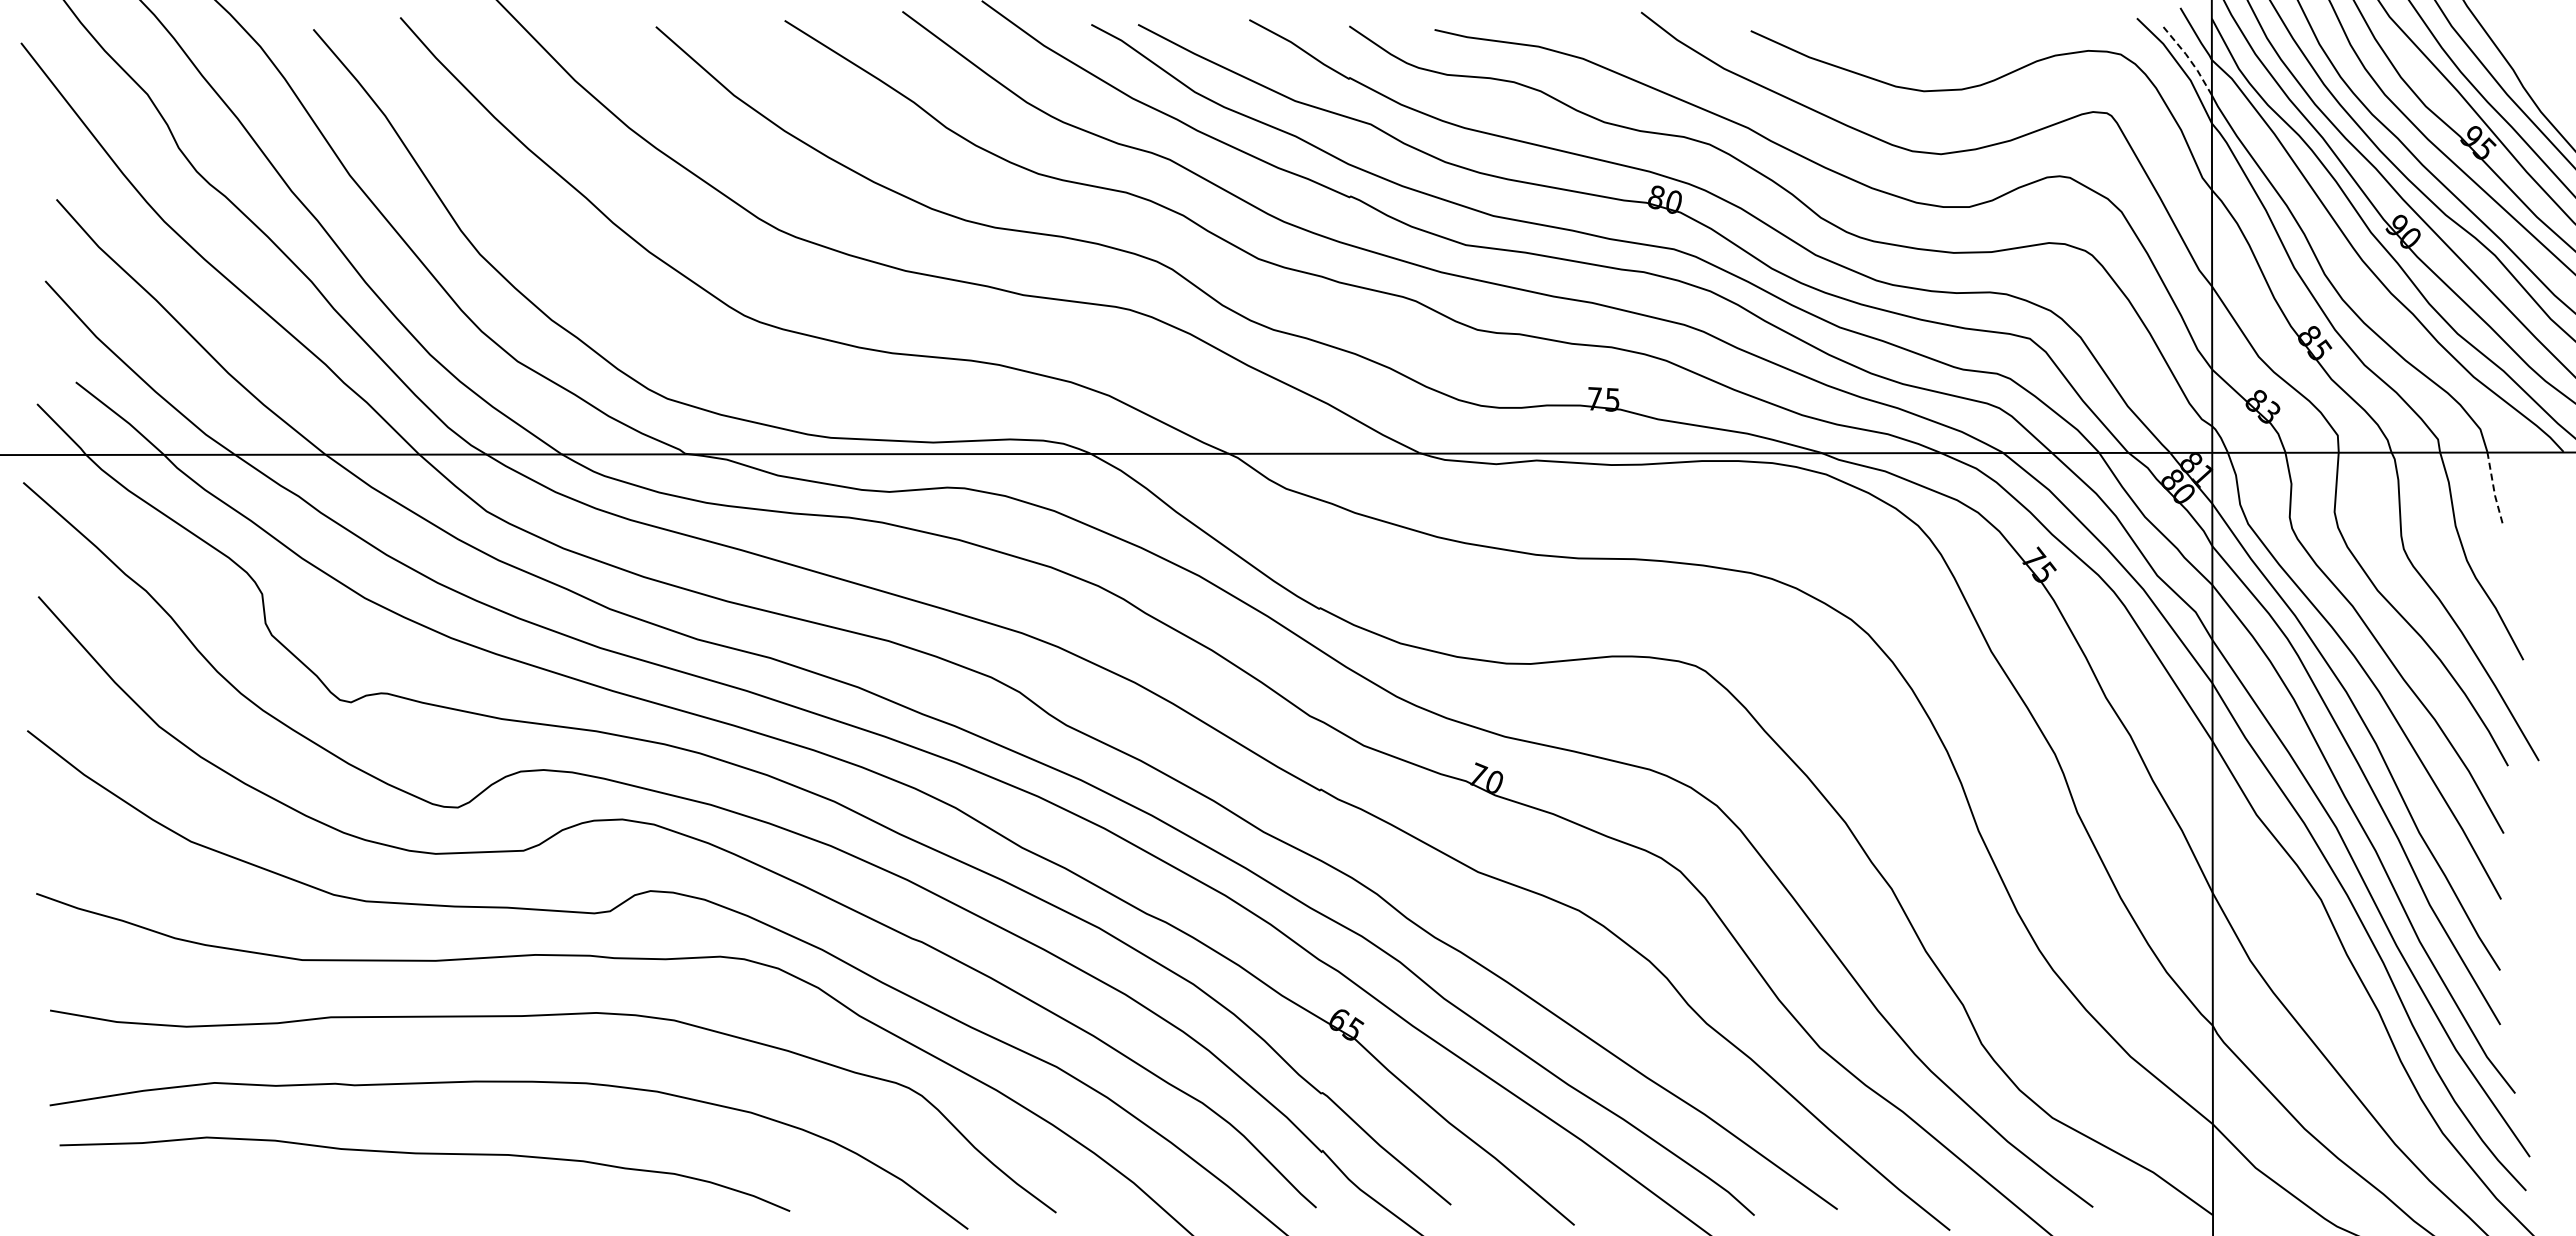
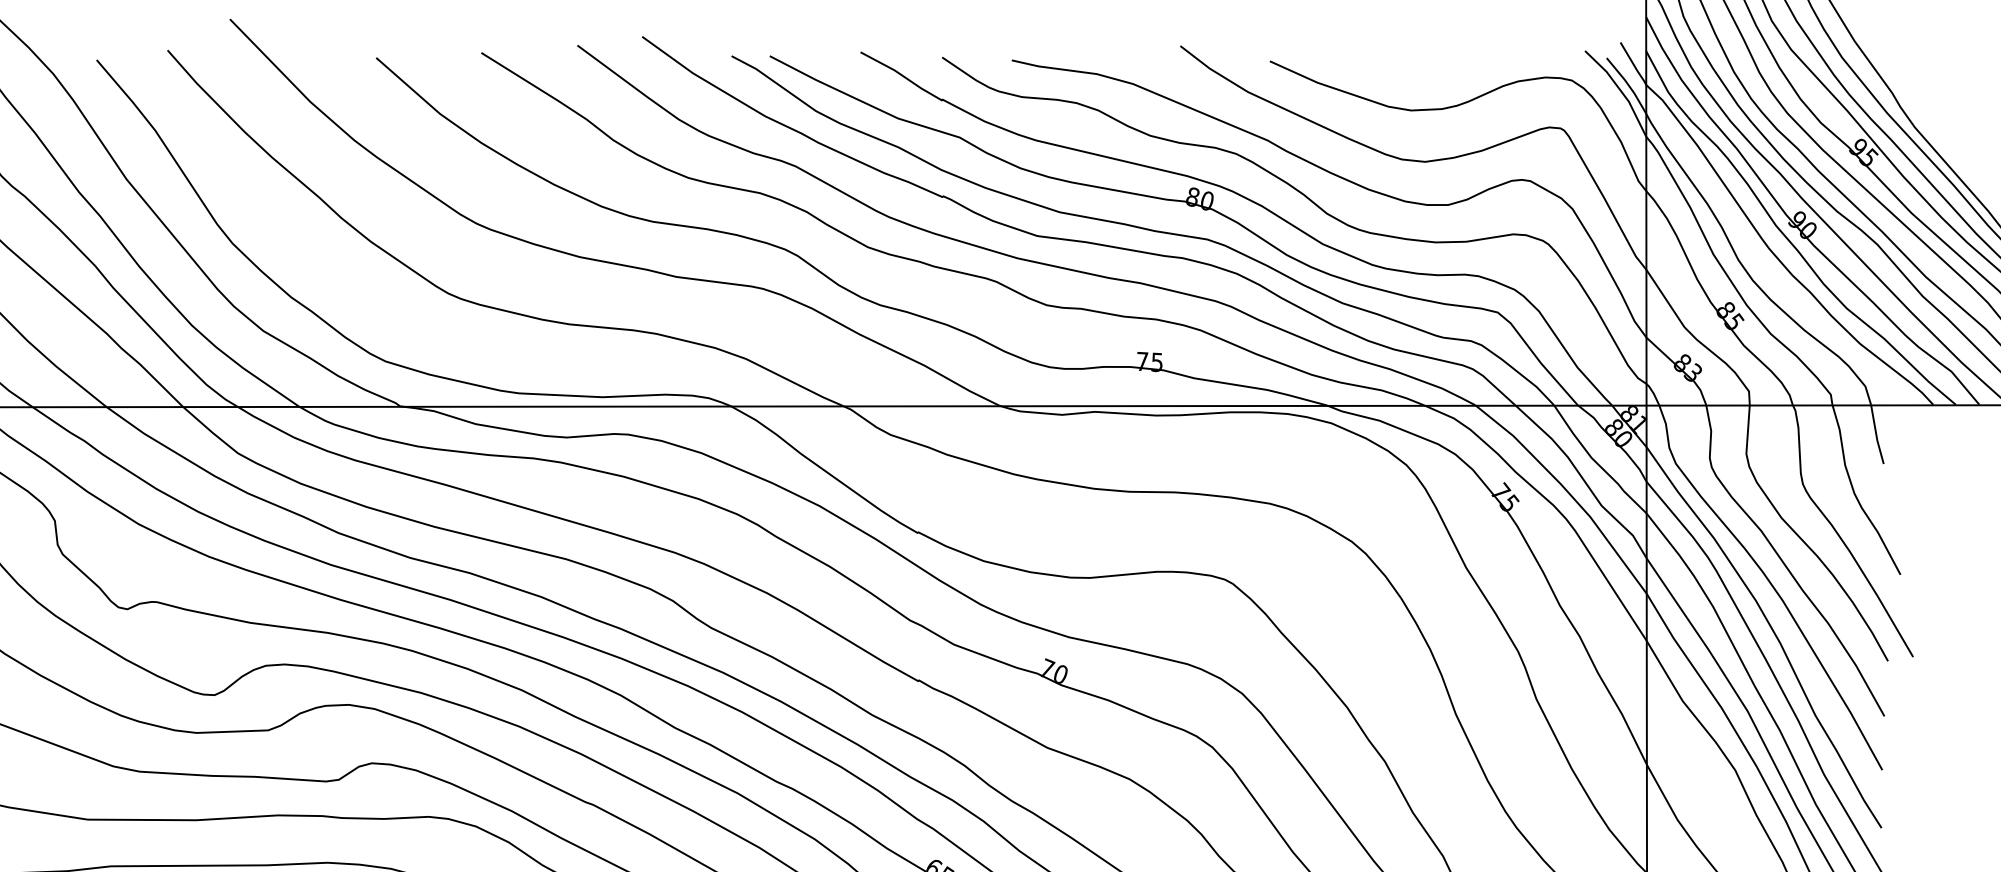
line: (2189, 59) -> (1627, 84), dashed -> solid
line: (2493, 489) -> (1876, 435), dashed -> solid

